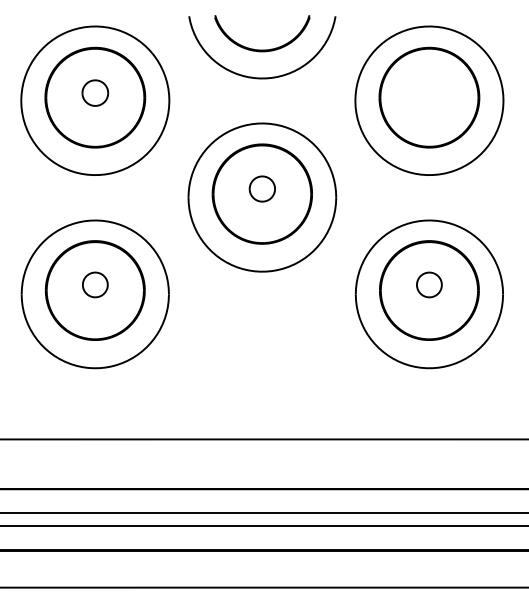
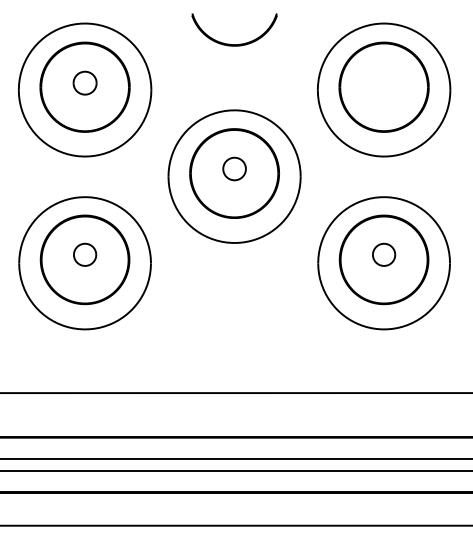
curve: (255, 76) -> (228, 68), removed

